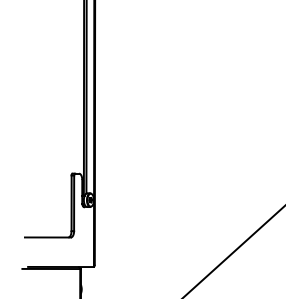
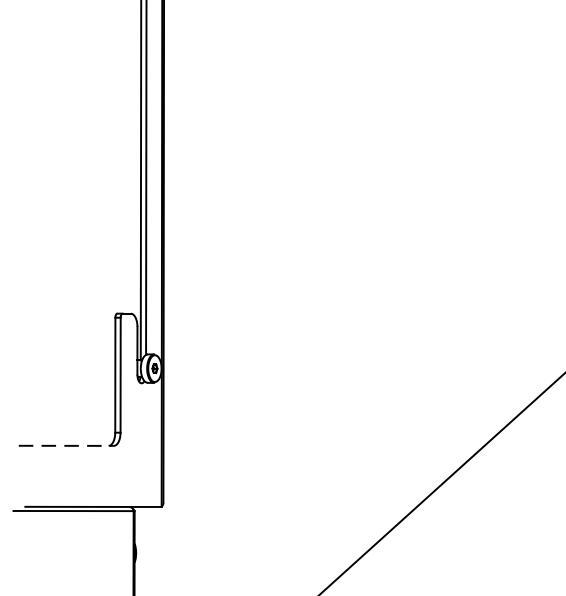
line: (47, 237) -> (65, 445), solid -> dashed

